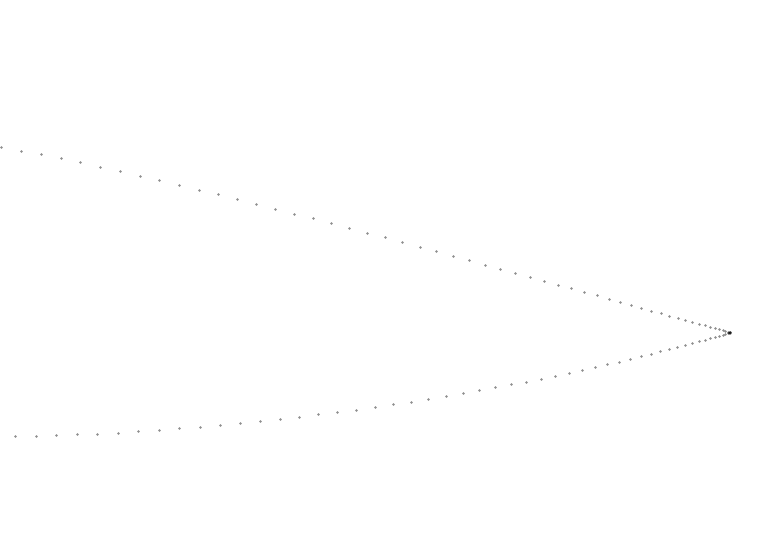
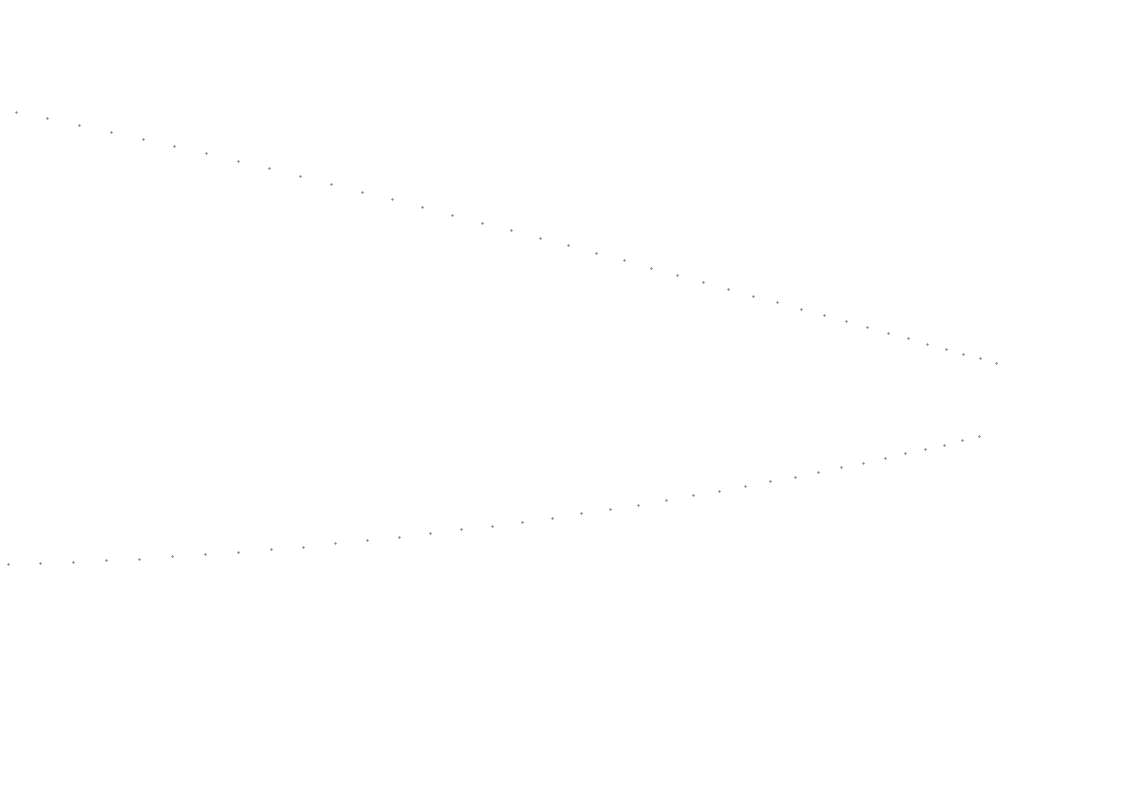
part: (692, 342) -> (1062, 414), removed

